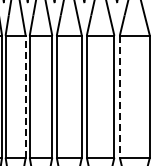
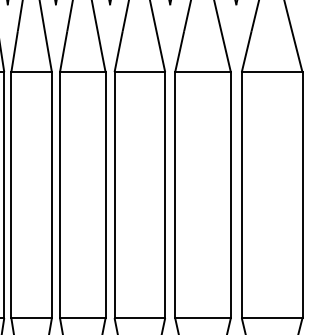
line: (25, 96) -> (51, 194), dashed -> solid
line: (119, 96) -> (241, 194), dashed -> solid

